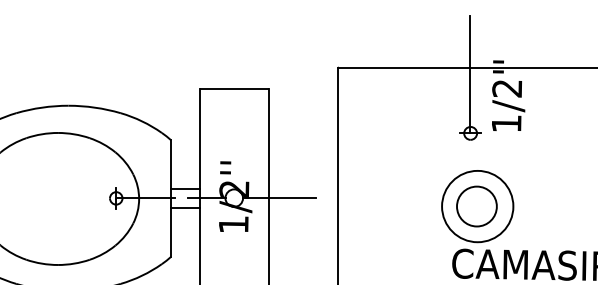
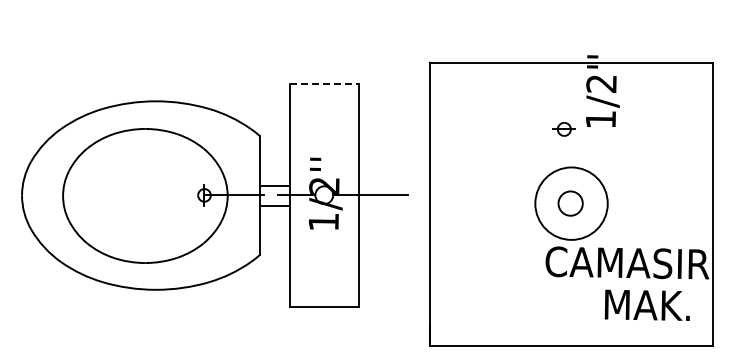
line: (470, 74) -> (564, 69), removed
line: (234, 88) -> (324, 83), solid -> dashed
circle: (476, 206) -> (570, 203), size x0.6

